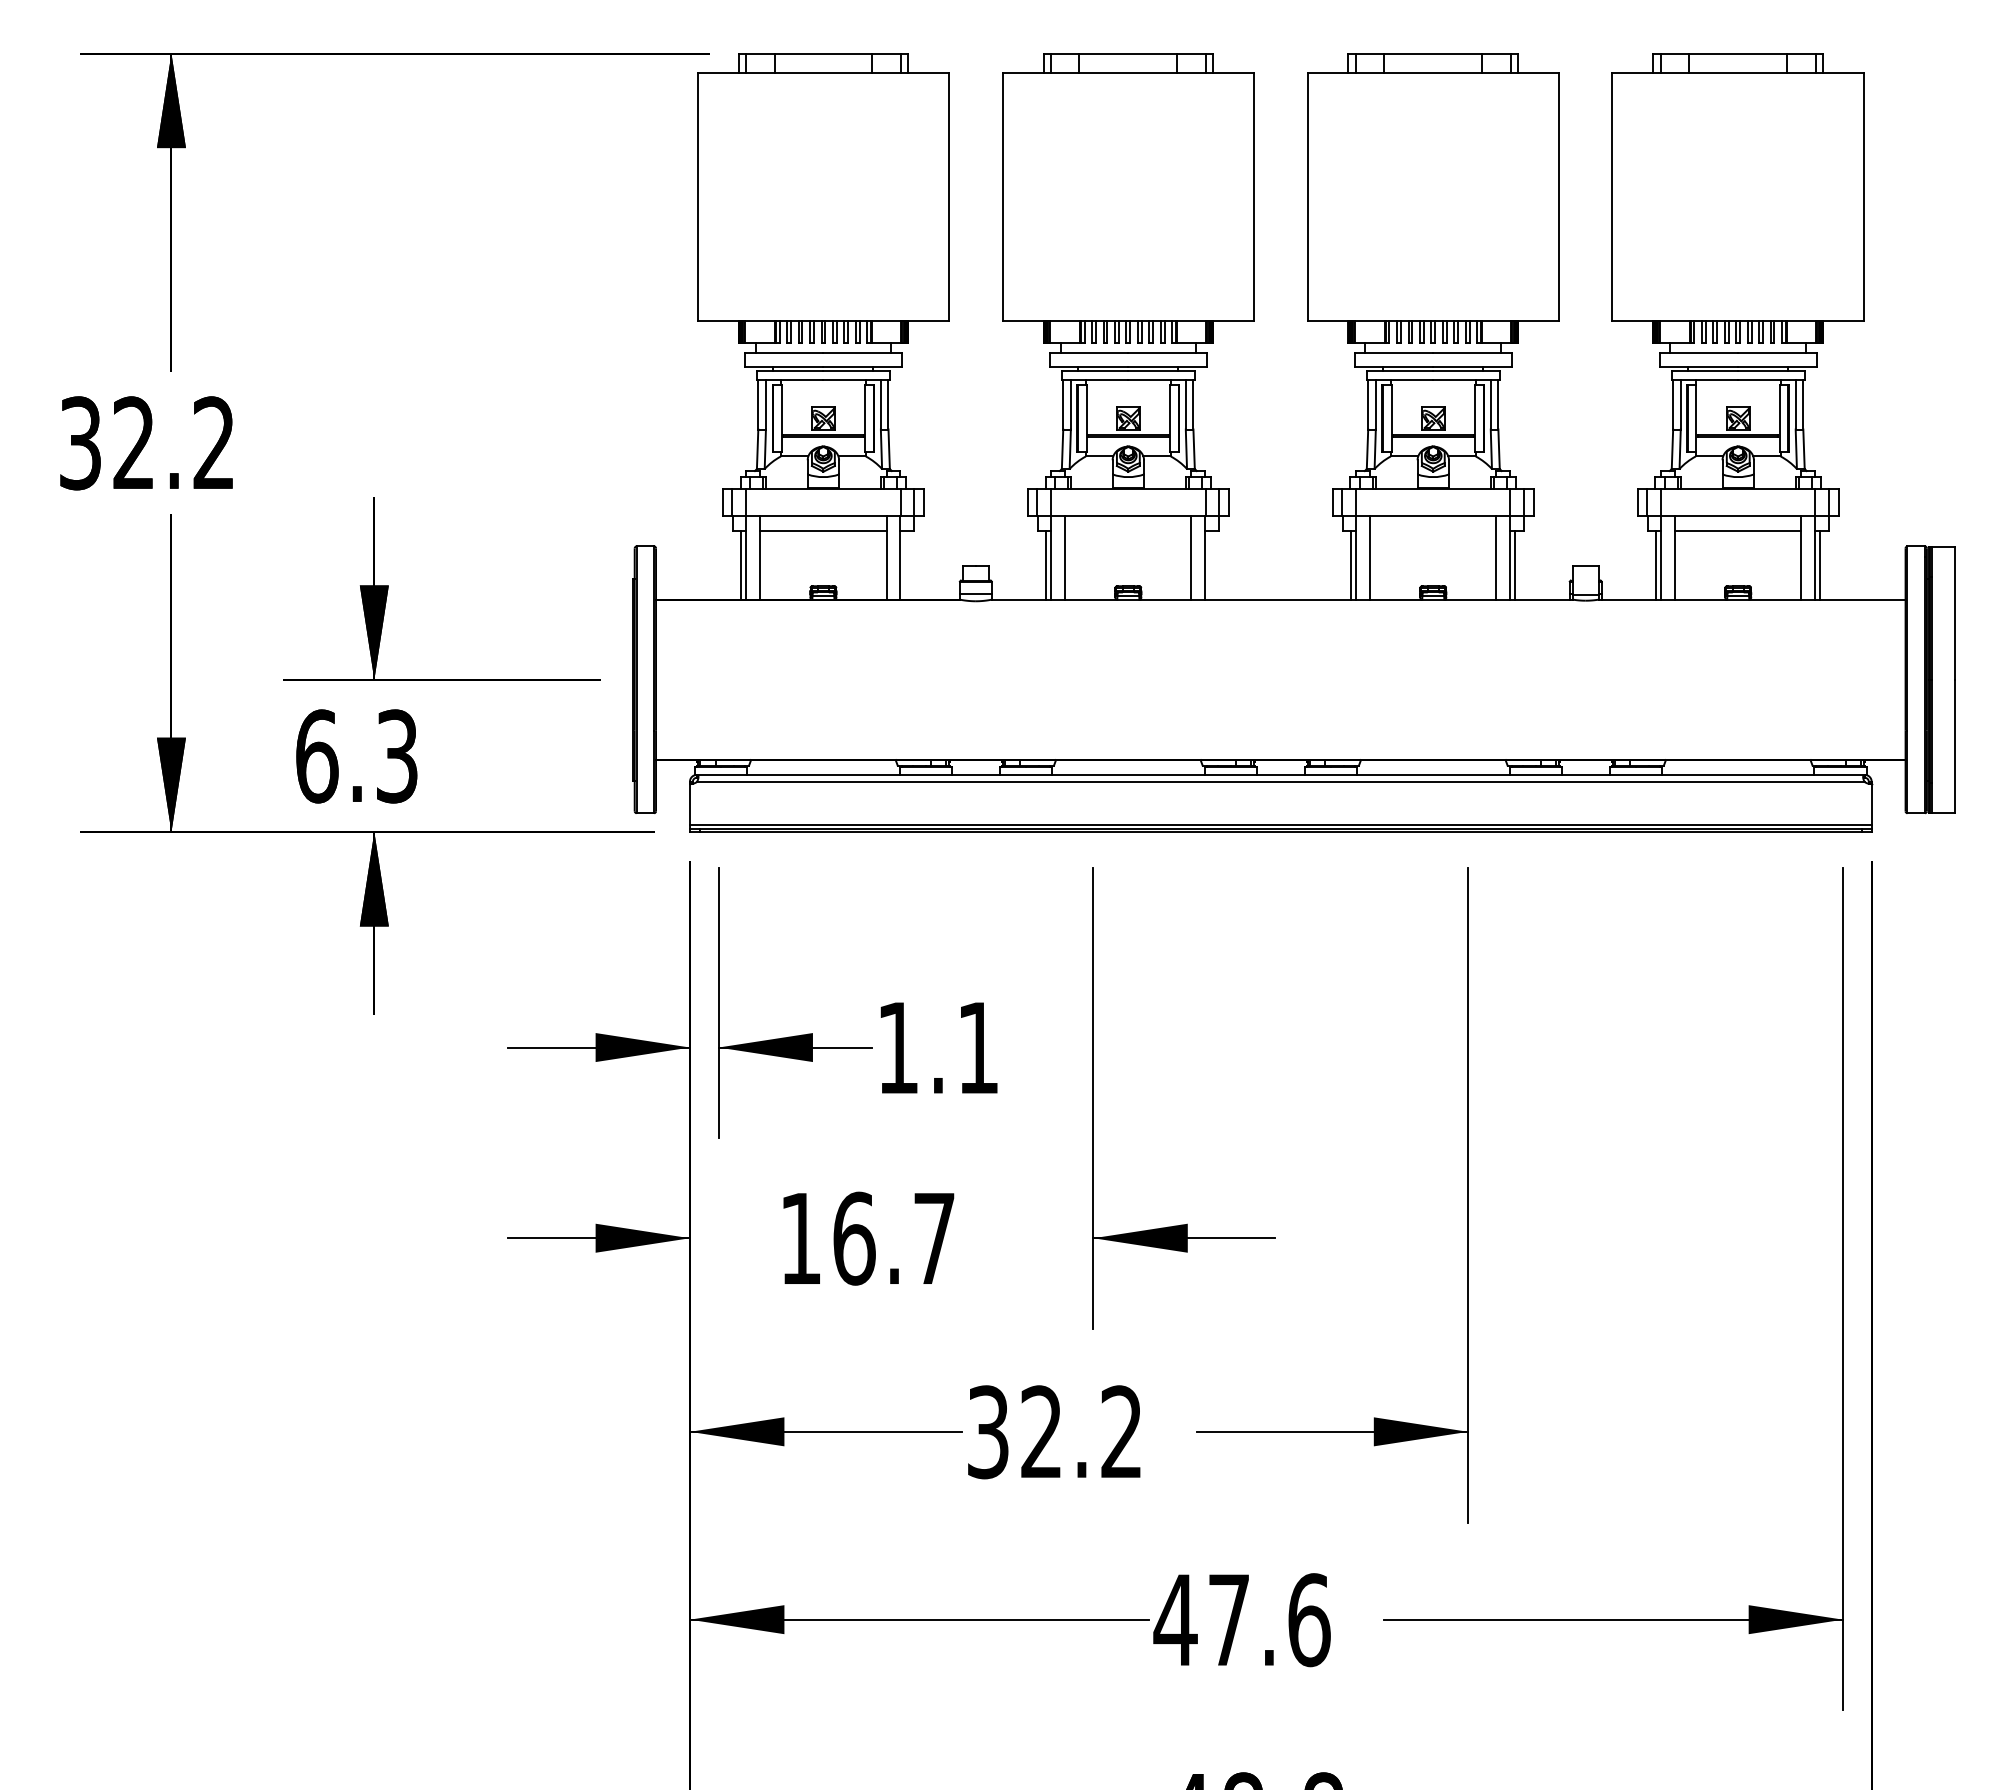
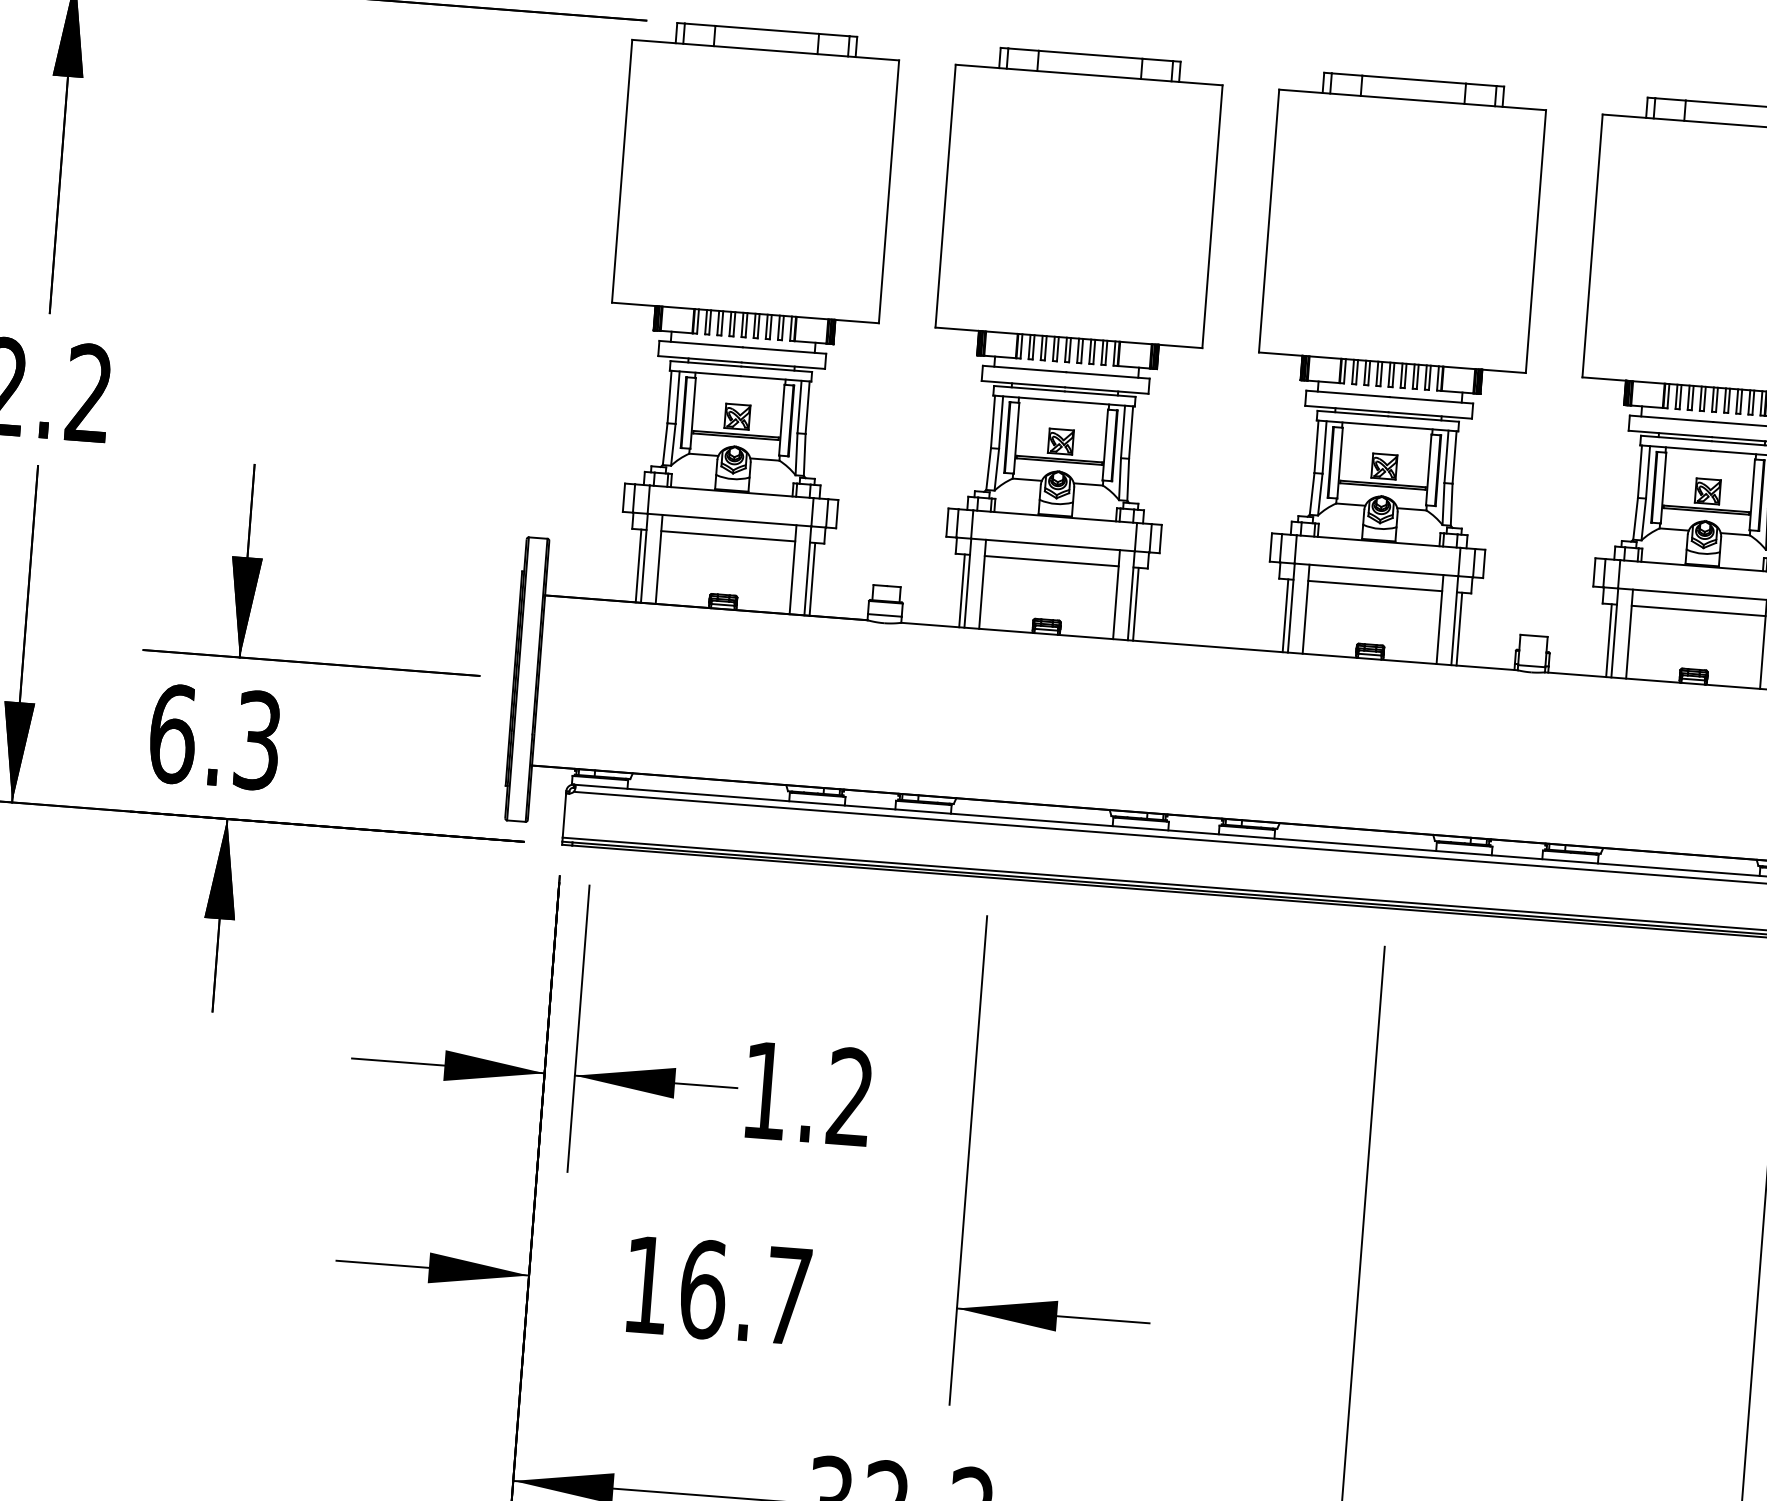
line: (1128, 531) -> (1051, 561), added
line: (1433, 531) -> (1375, 586), added
line: (905, 565) -> (812, 579), added
line: (1210, 565) -> (1136, 604), added
text: (977, 1047) -> (849, 1096), 1.1 -> 1.2

